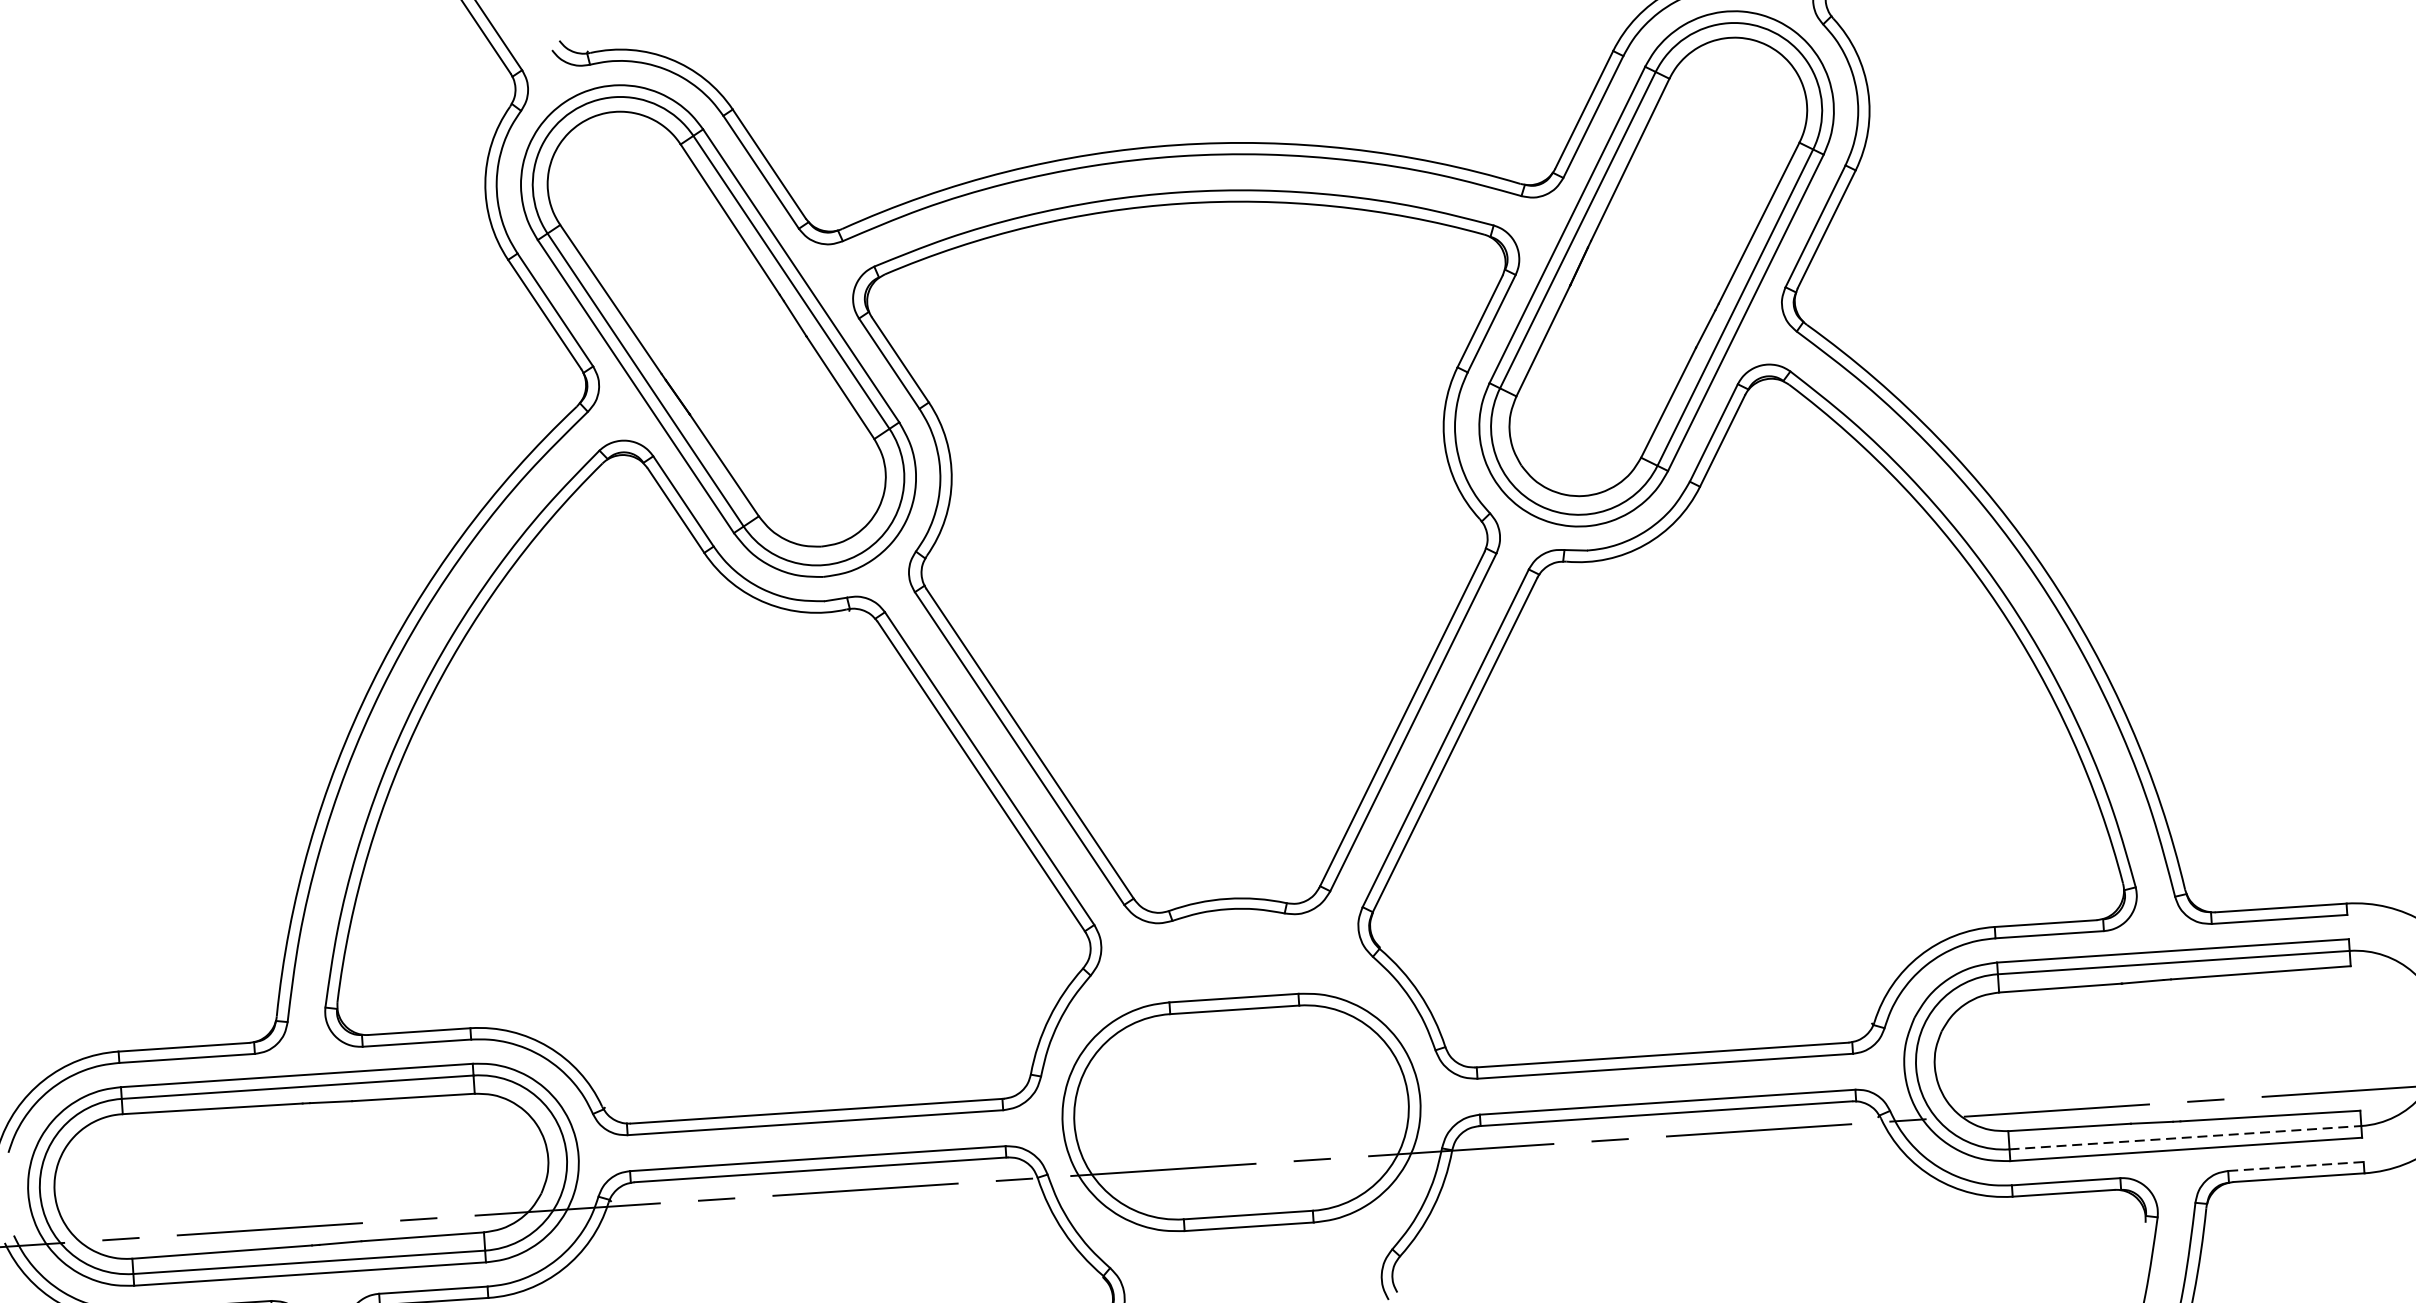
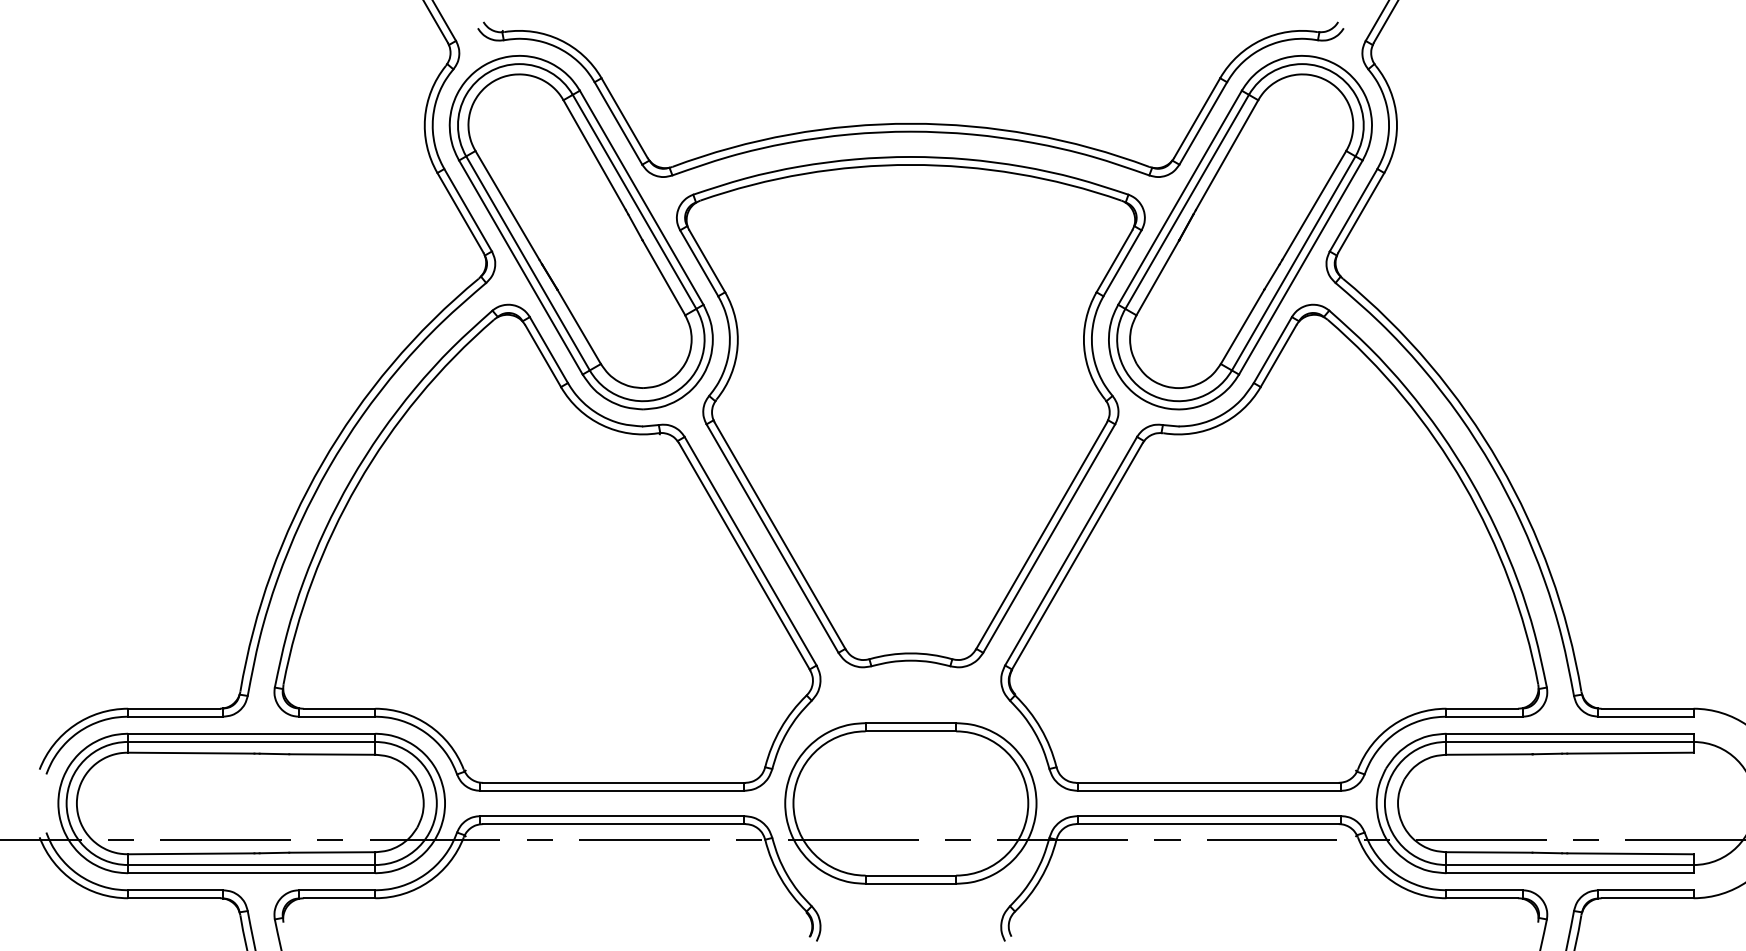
line: (2186, 1138) -> (1570, 865), dashed -> solid
line: (2296, 1166) -> (1646, 890), dashed -> solid

